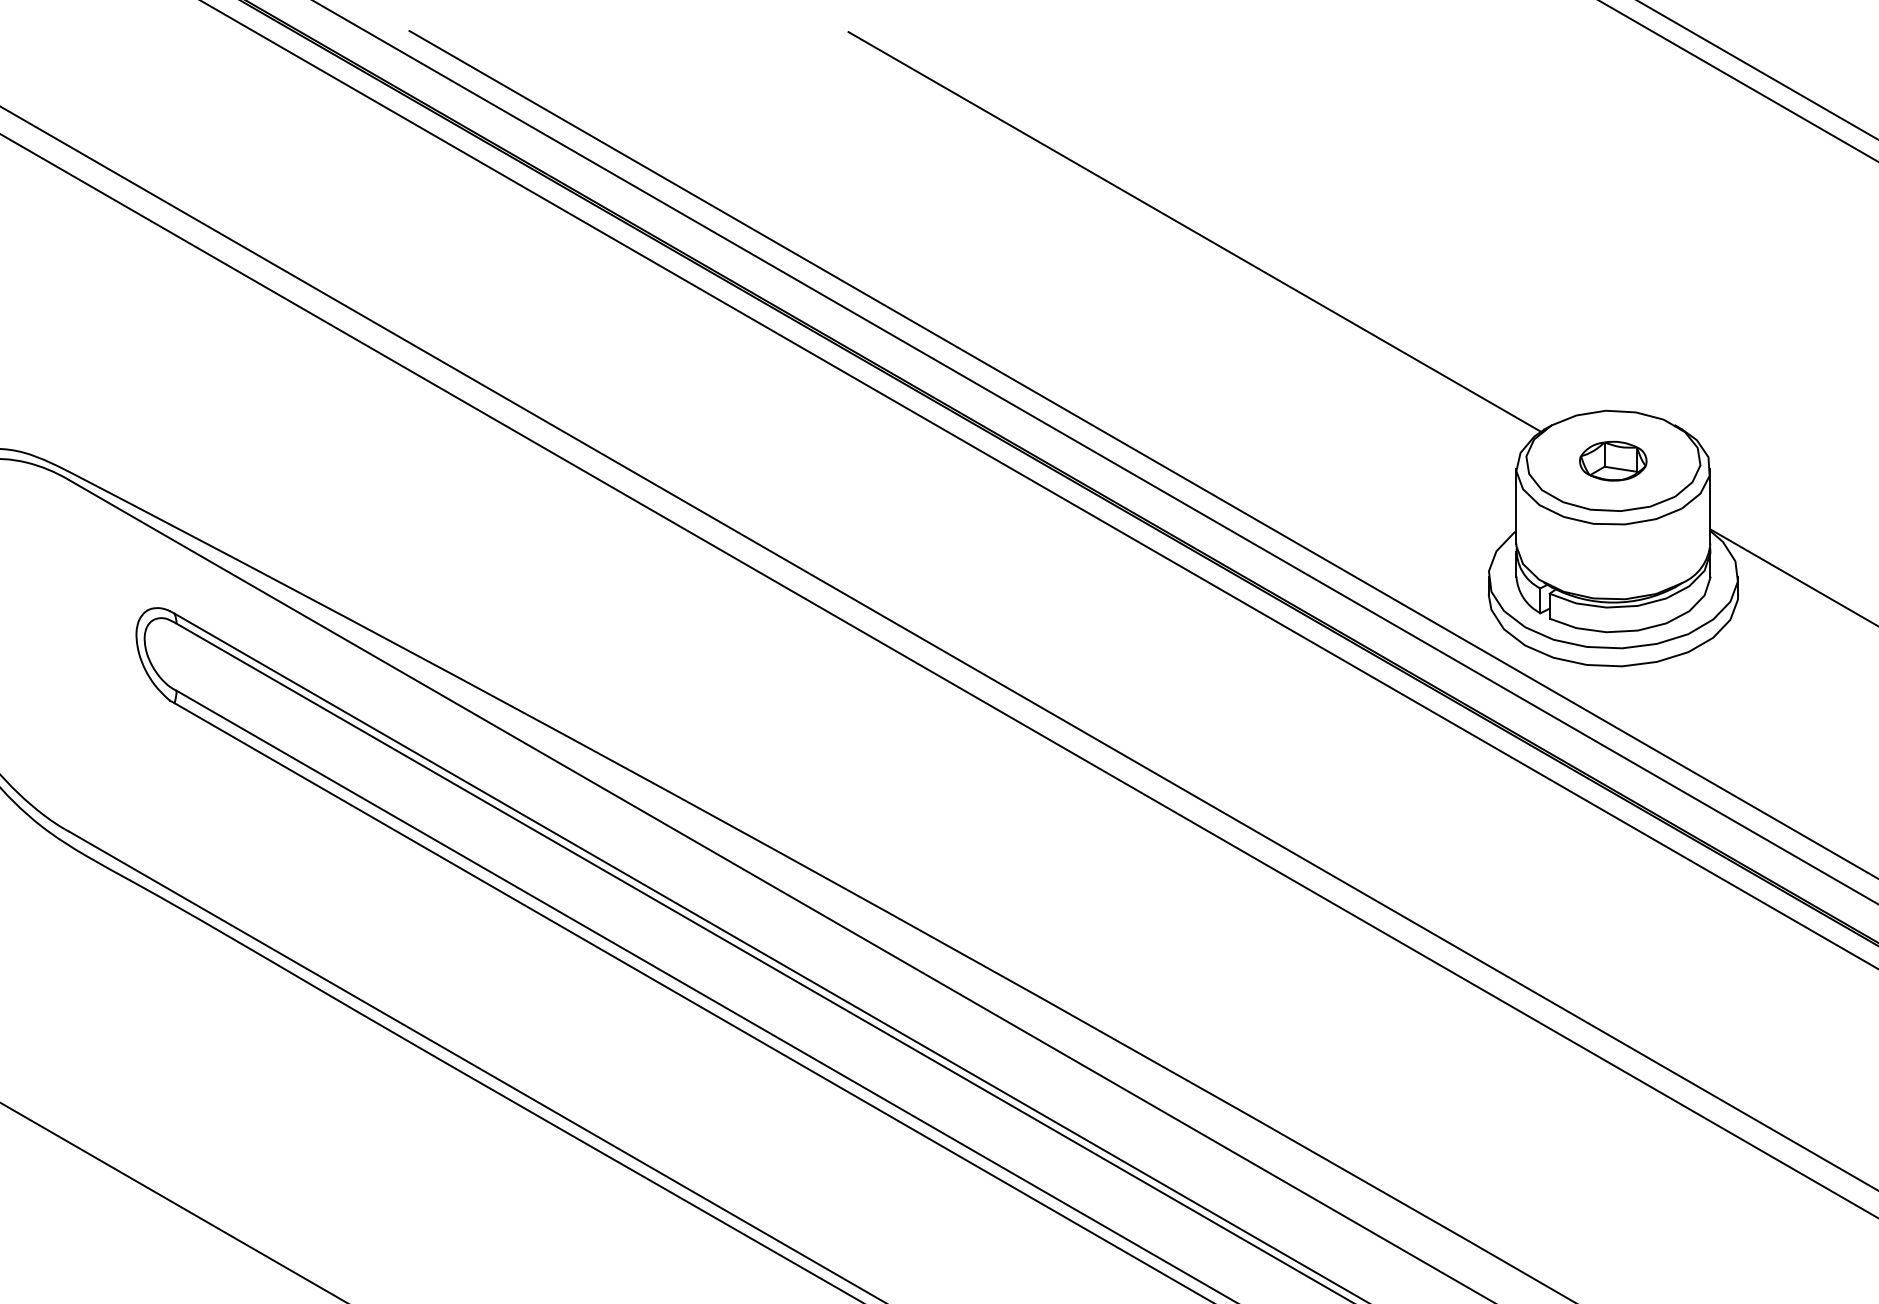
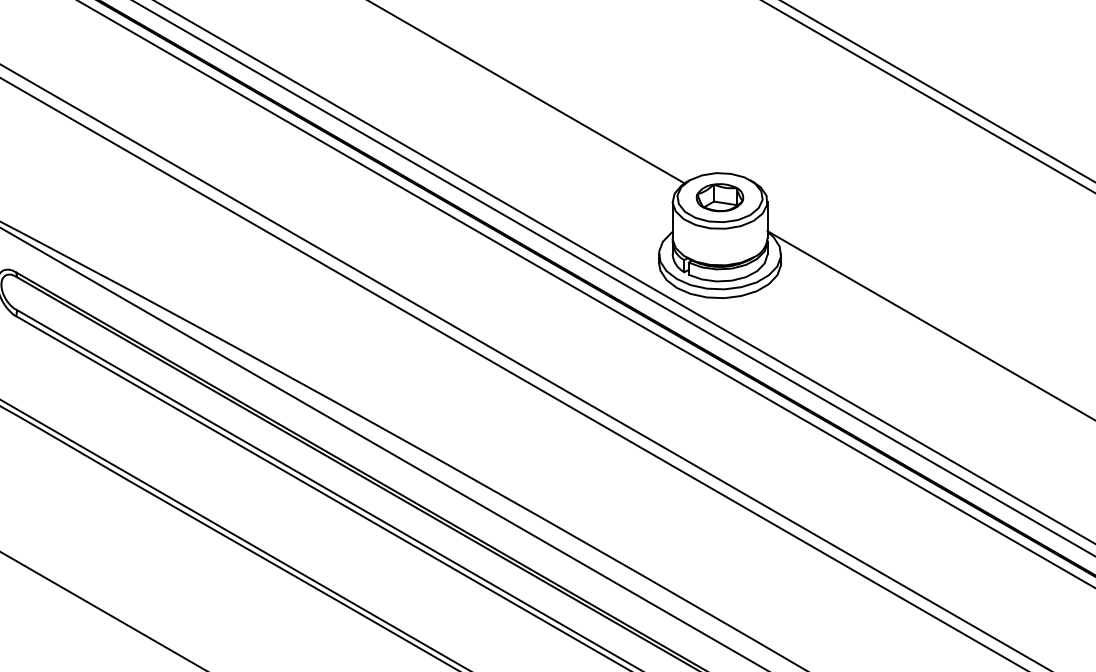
part: (1612, 460) -> (719, 197), size x1.43

